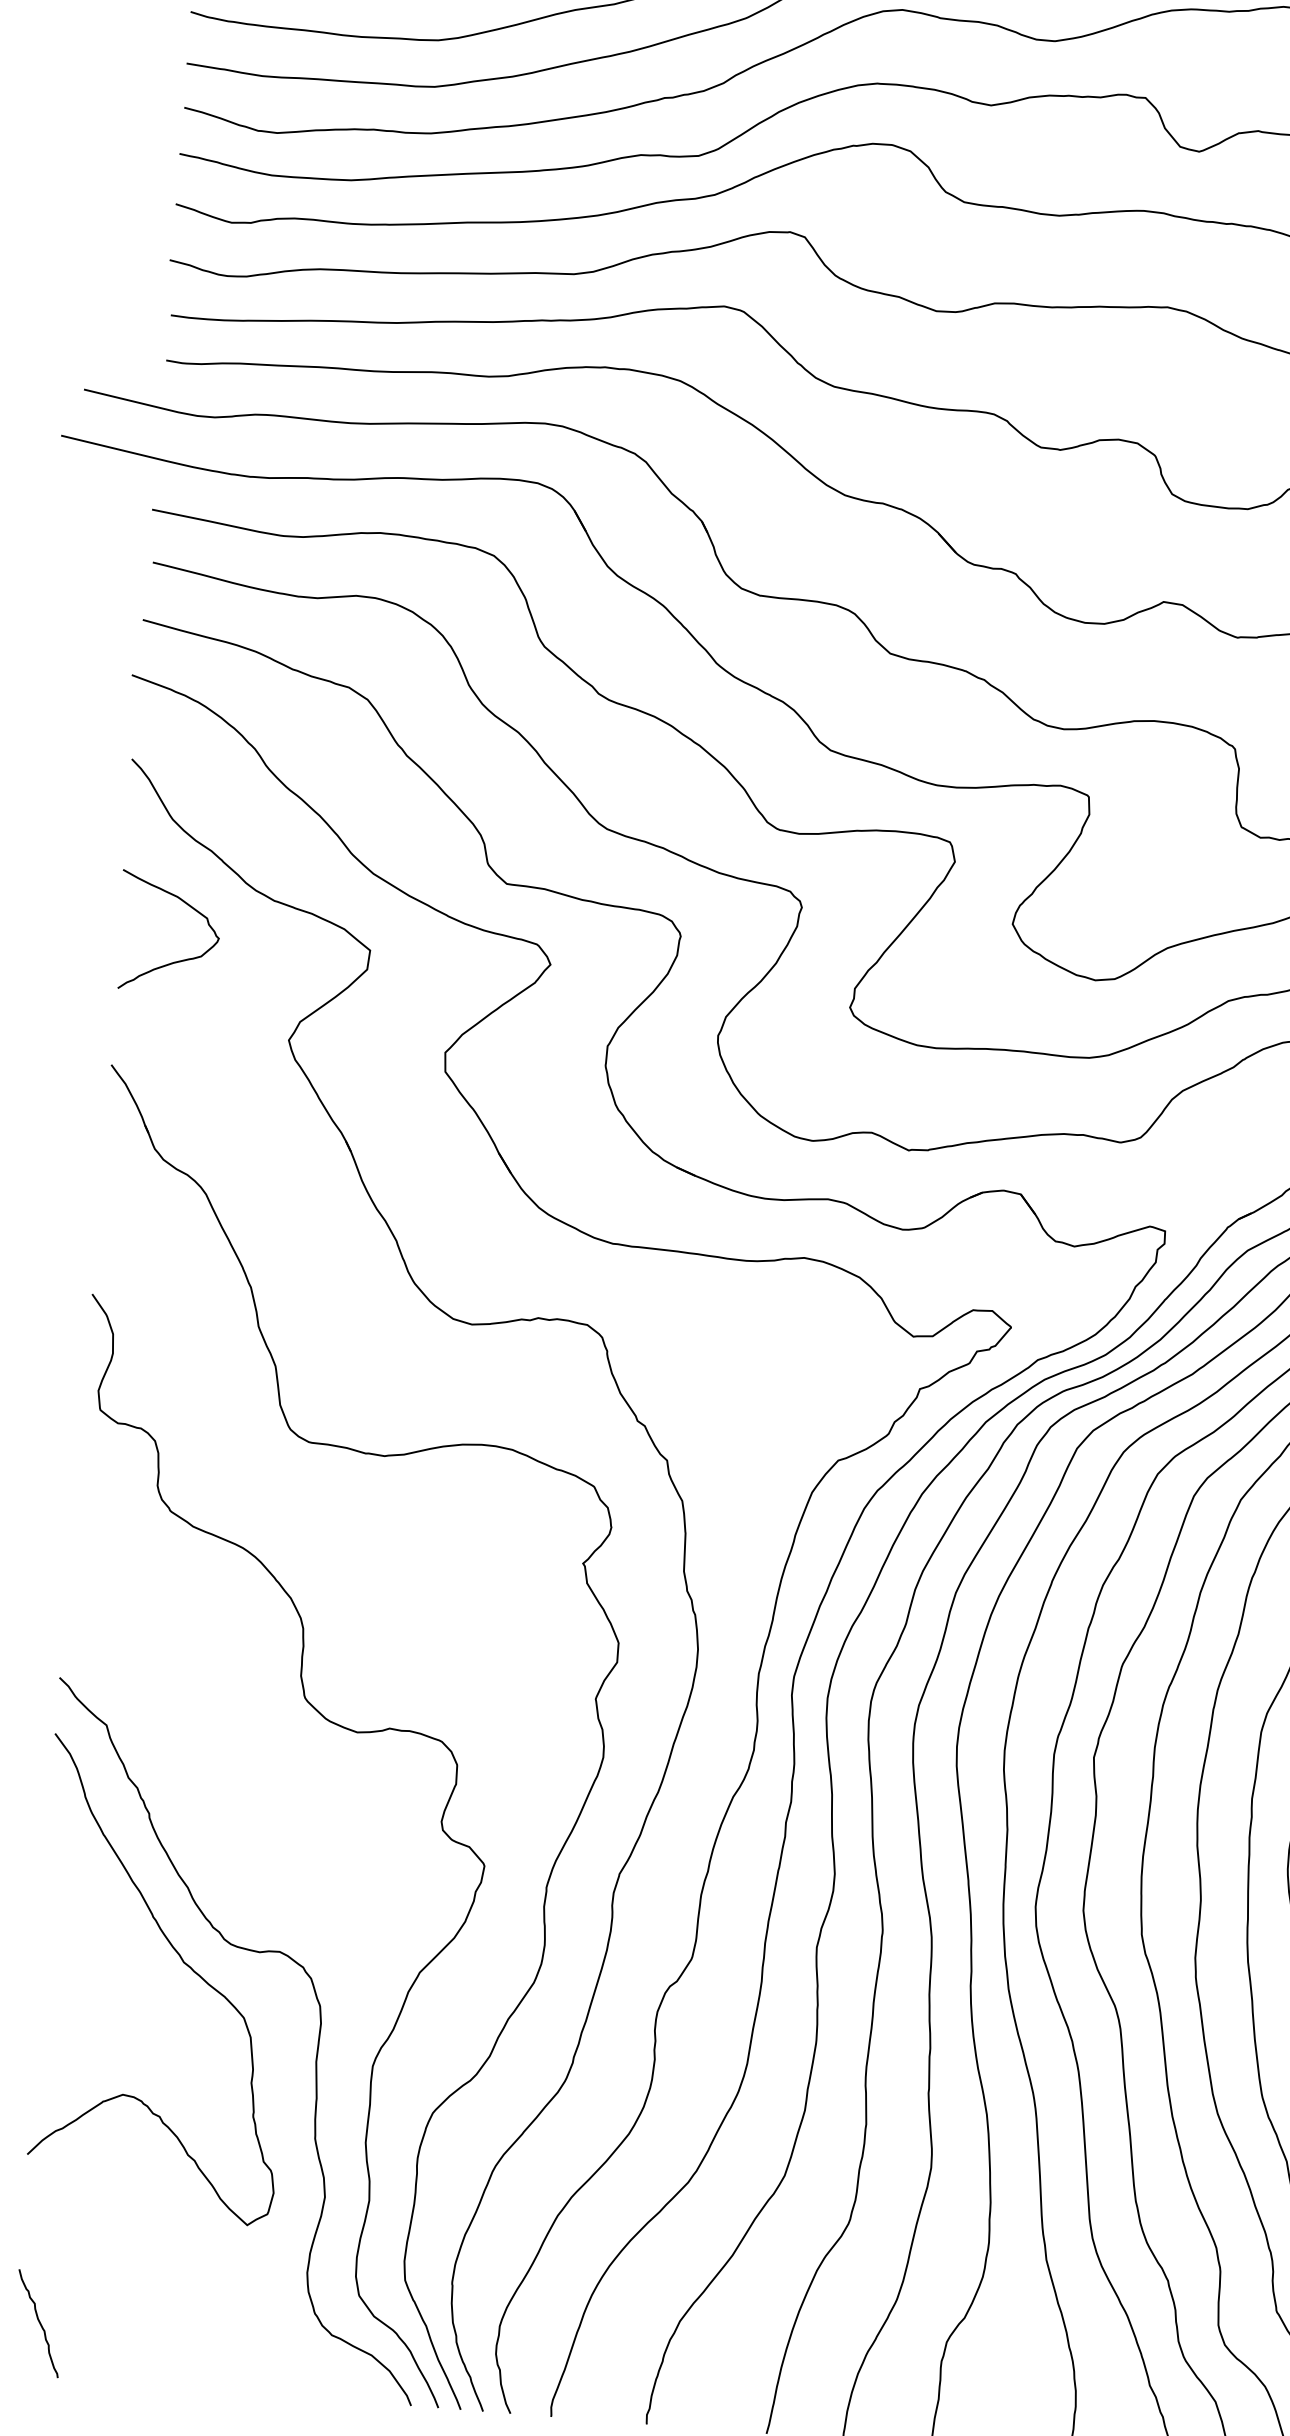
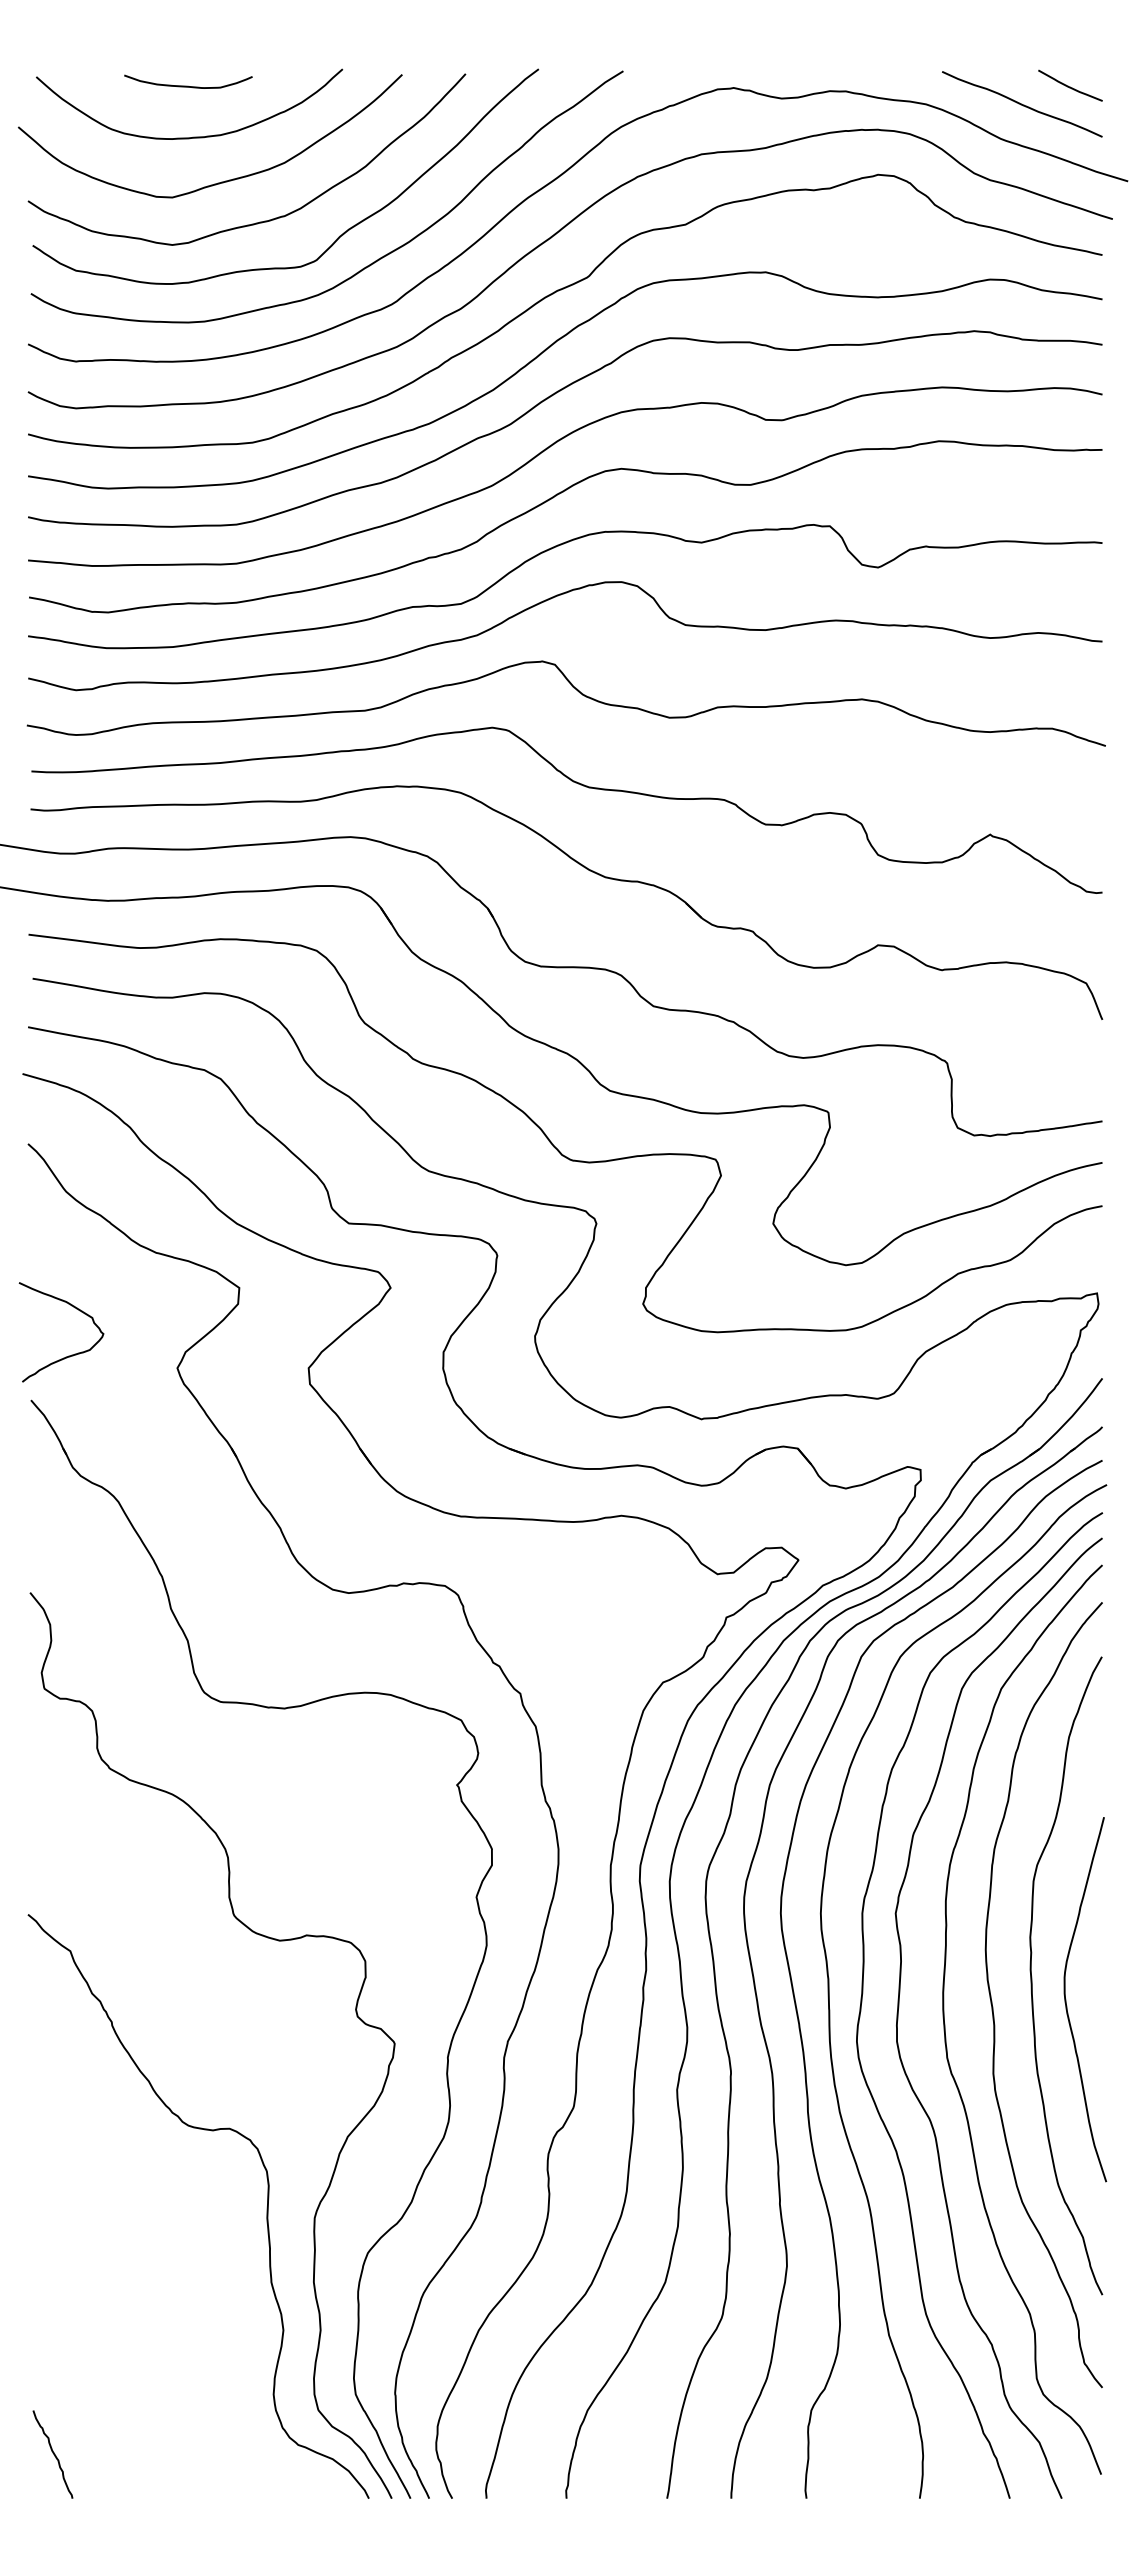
curve: (175, 961) -> (68, 1355), moved
curve: (182, 1963) -> (149, 2144), removed

